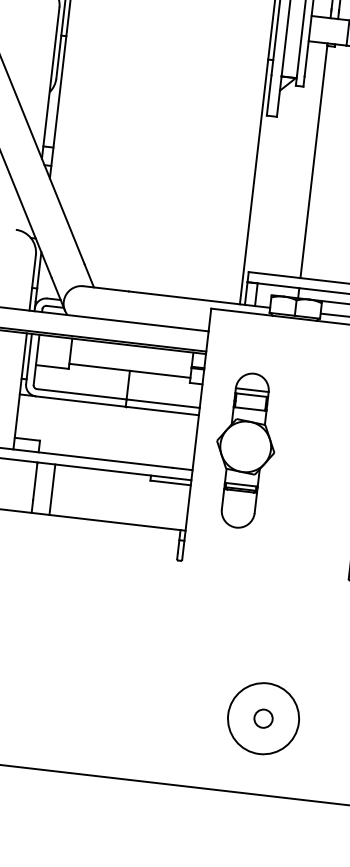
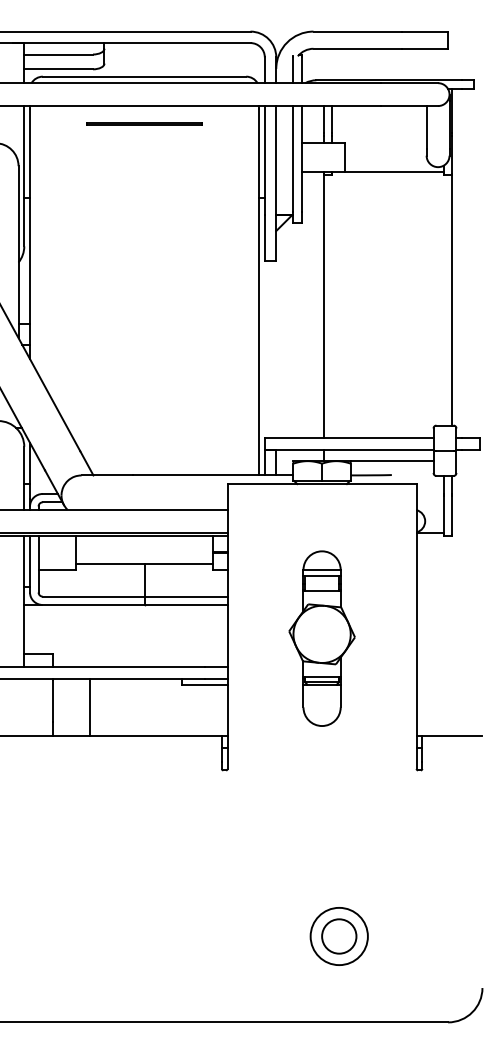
part: (244, 450) -> (321, 638), moved
line: (52, 489) -> (90, 707), moved
circle: (262, 718) -> (338, 936), size x0.71
circle: (263, 718) -> (339, 936), size x1.67

